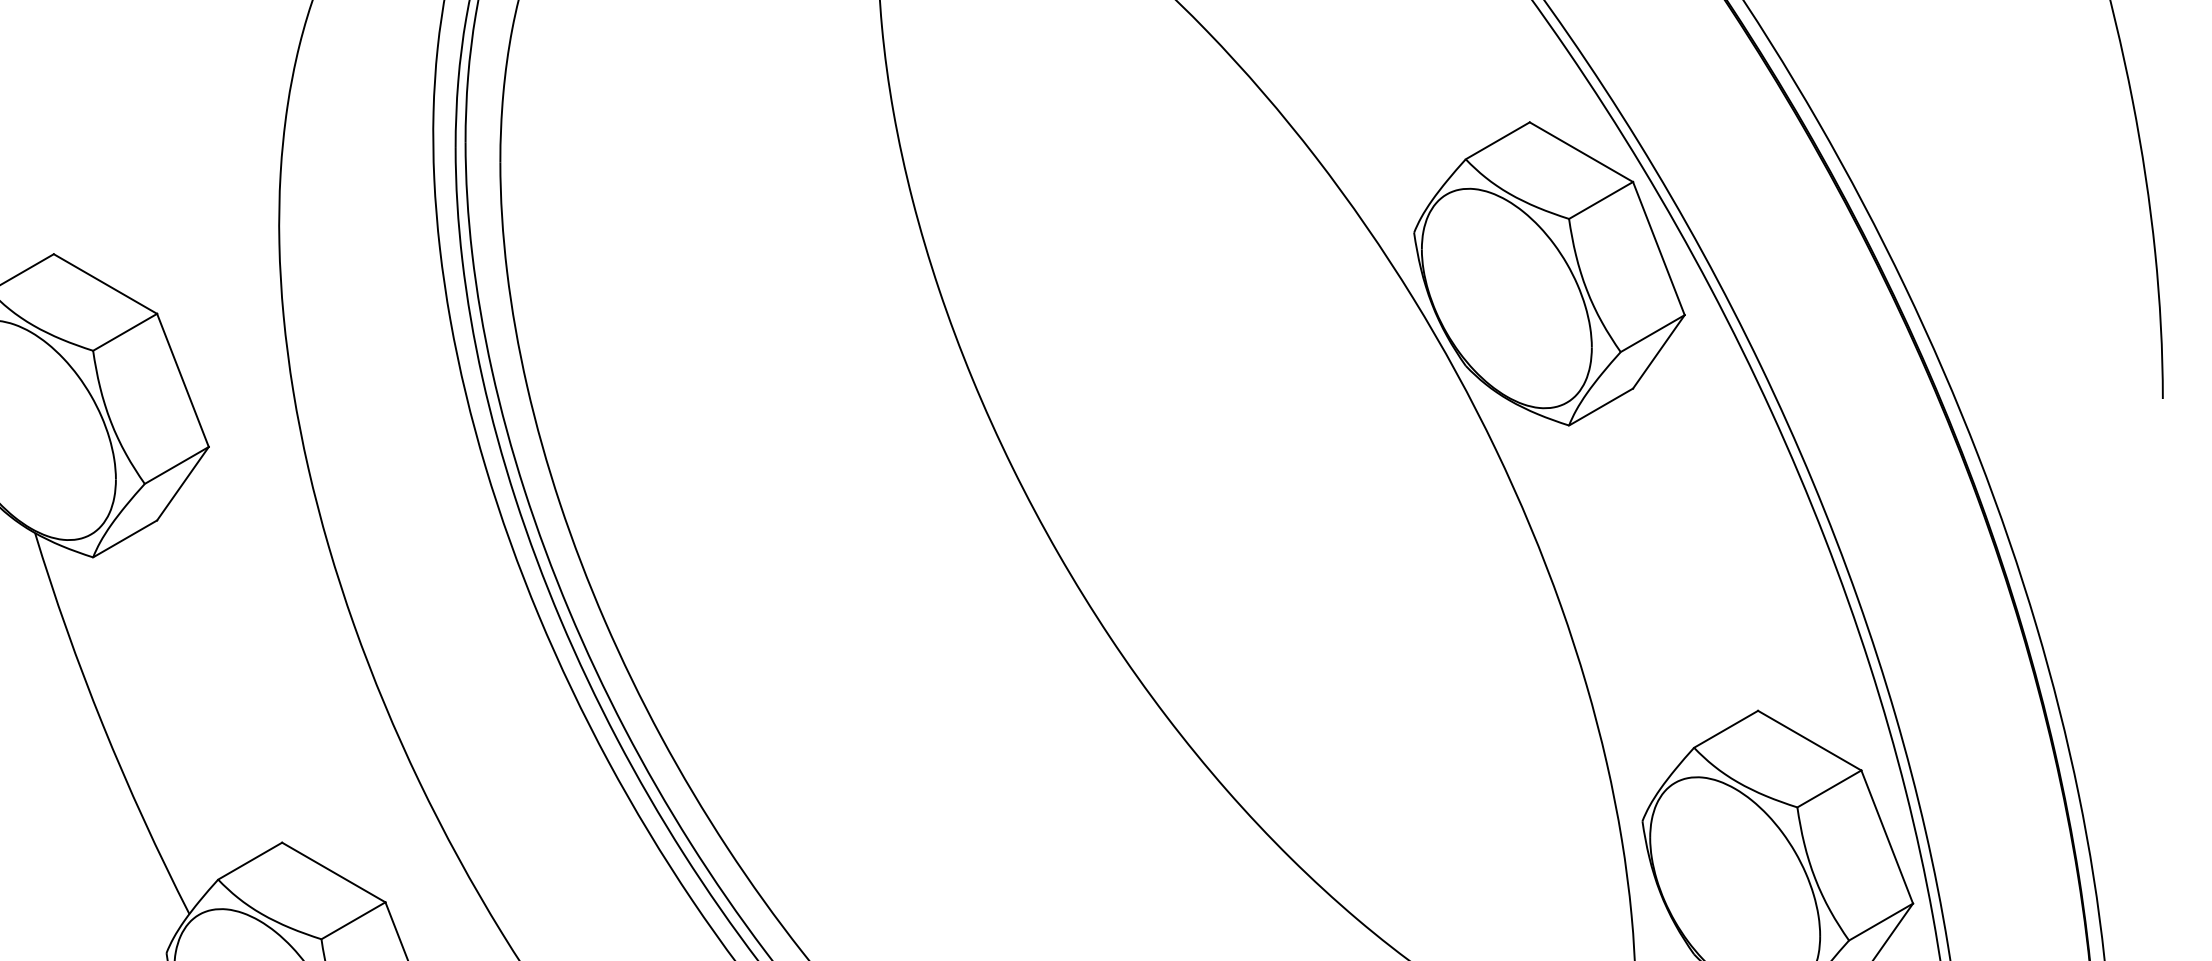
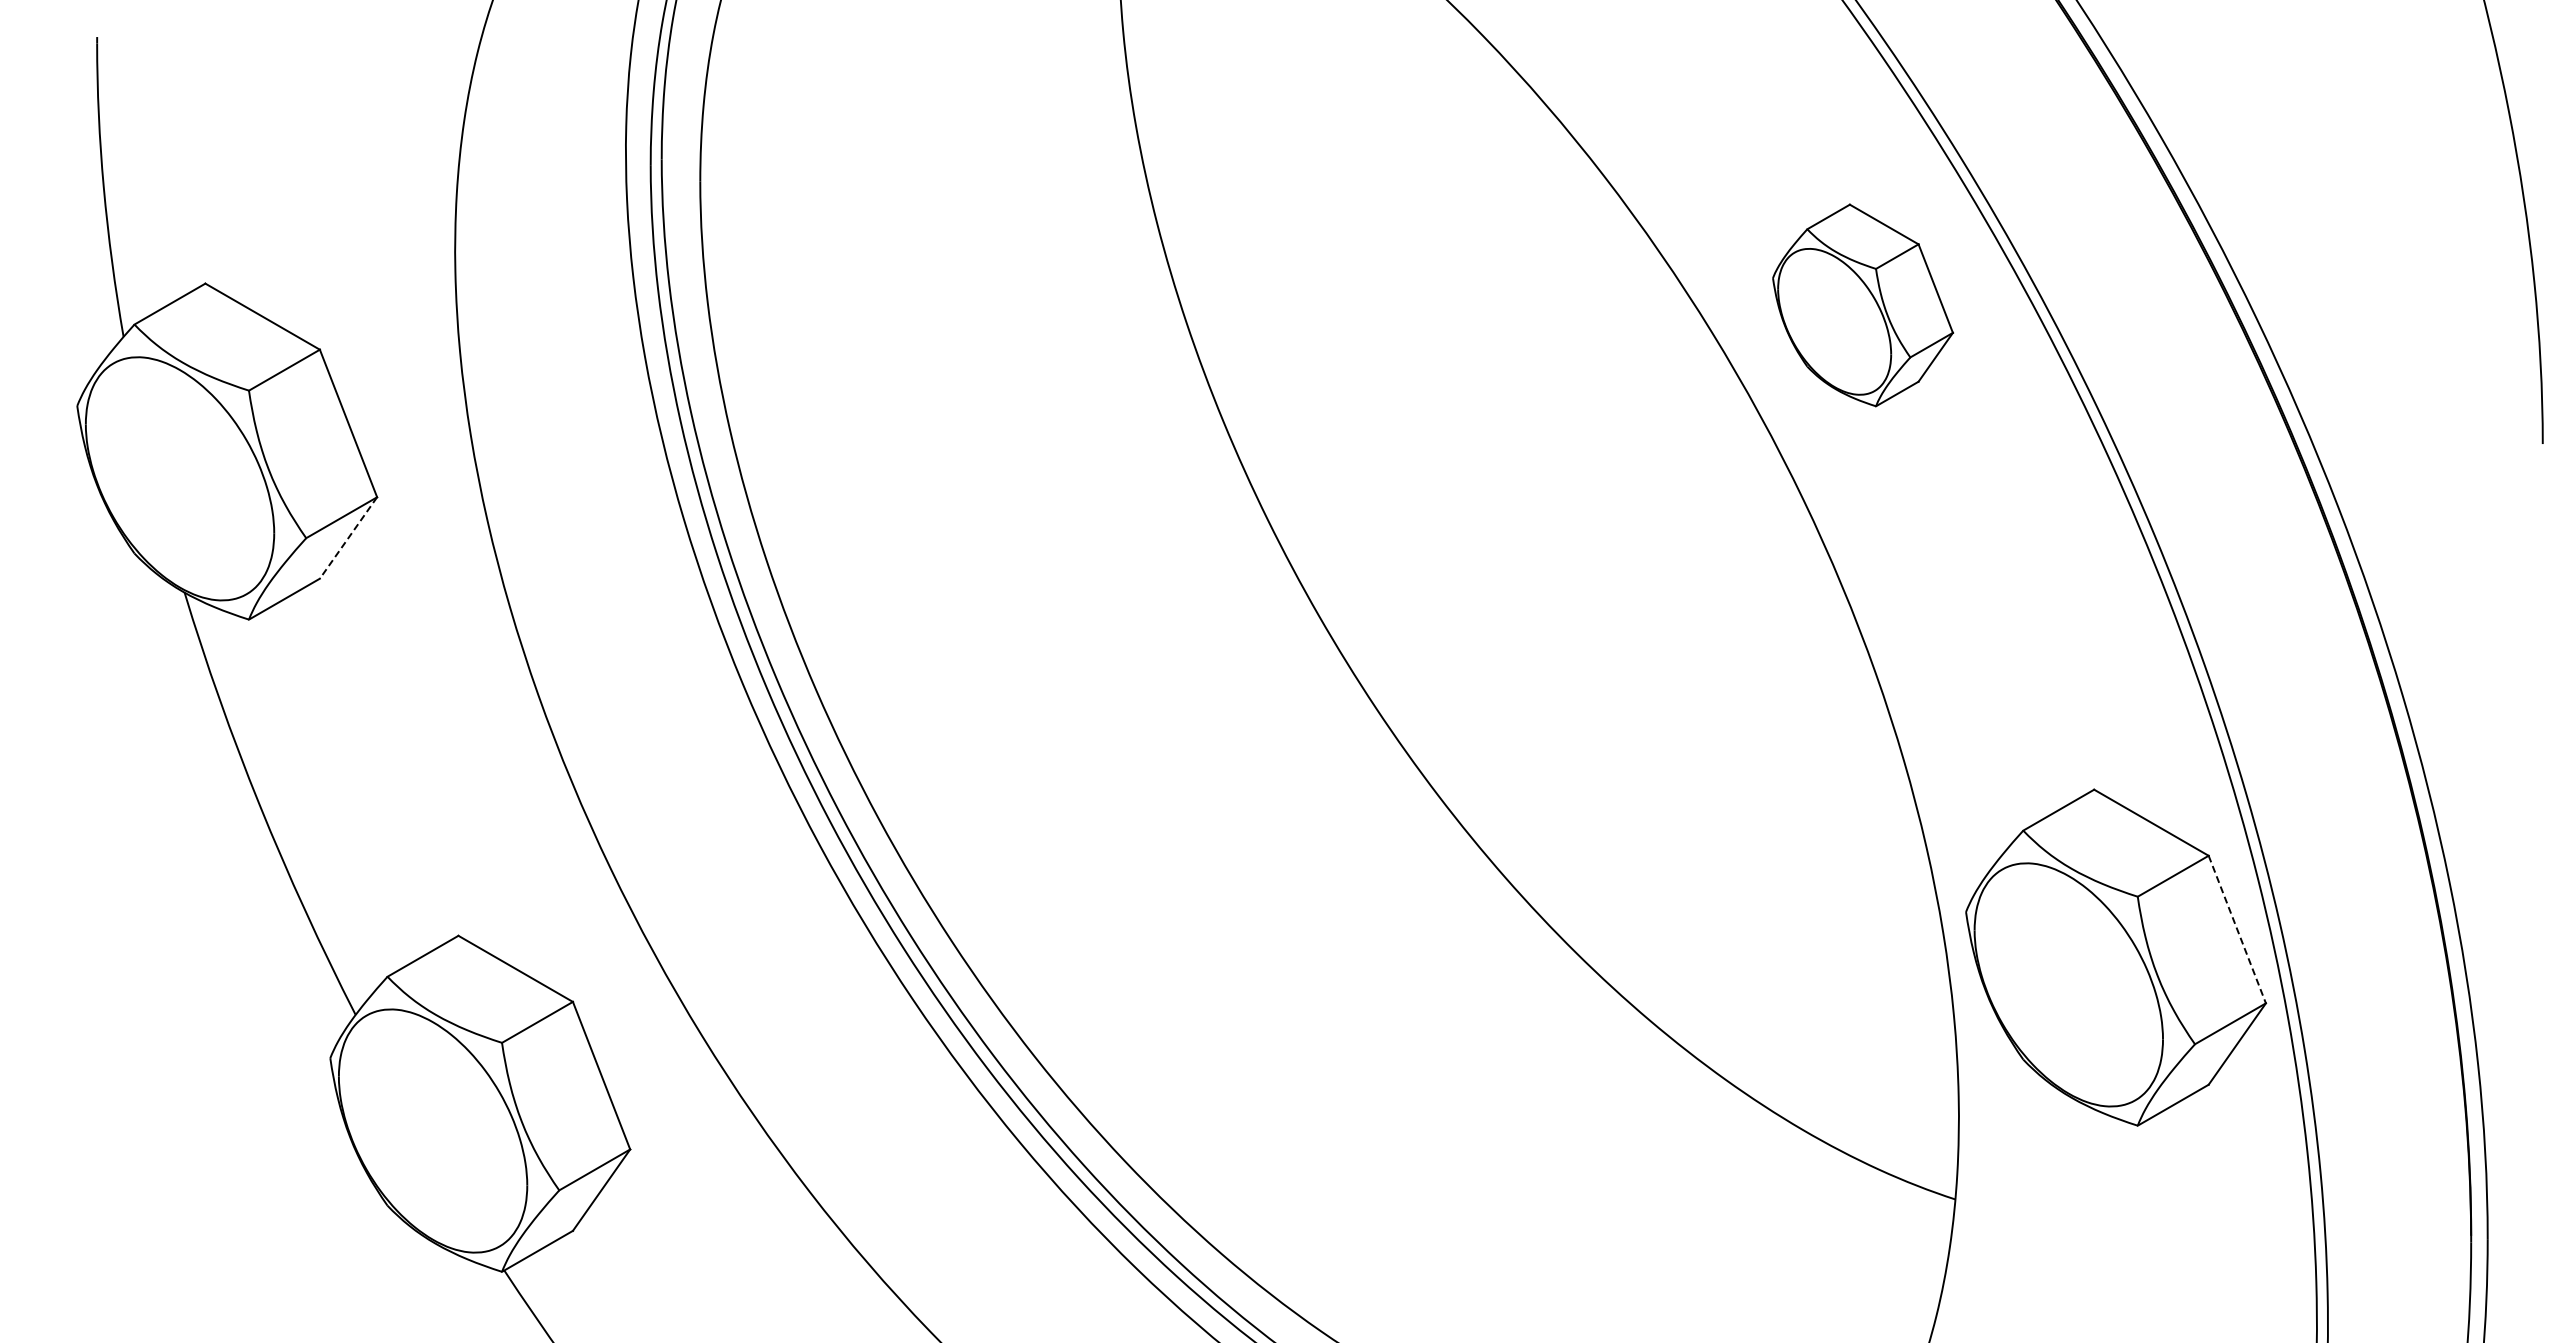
part: (1549, 273) -> (1862, 305), size x0.6
line: (182, 483) -> (348, 537), solid -> dashed
line: (1887, 837) -> (2237, 930), solid -> dashed

